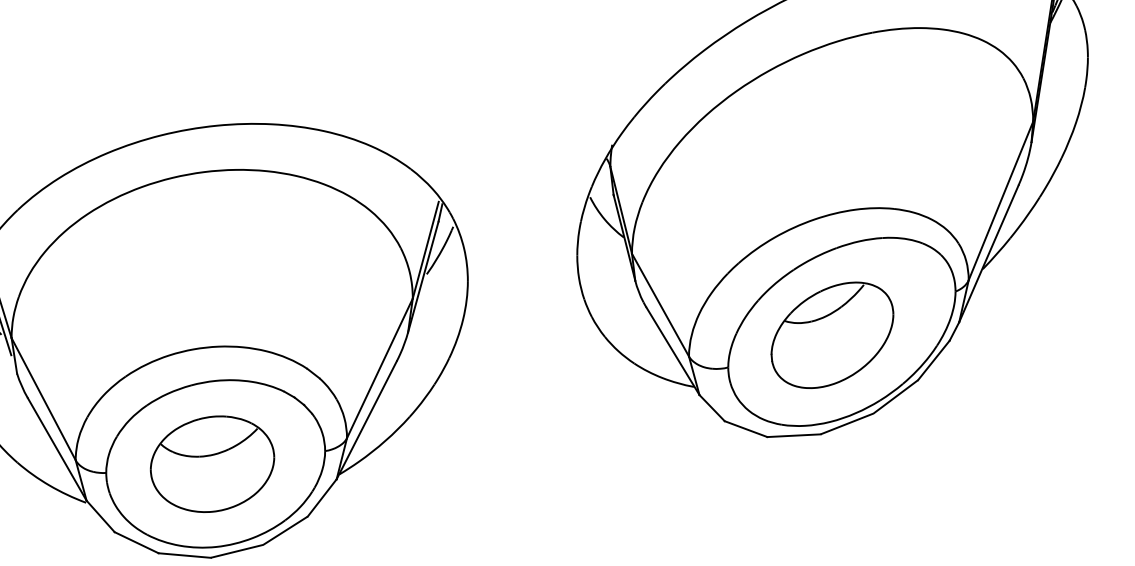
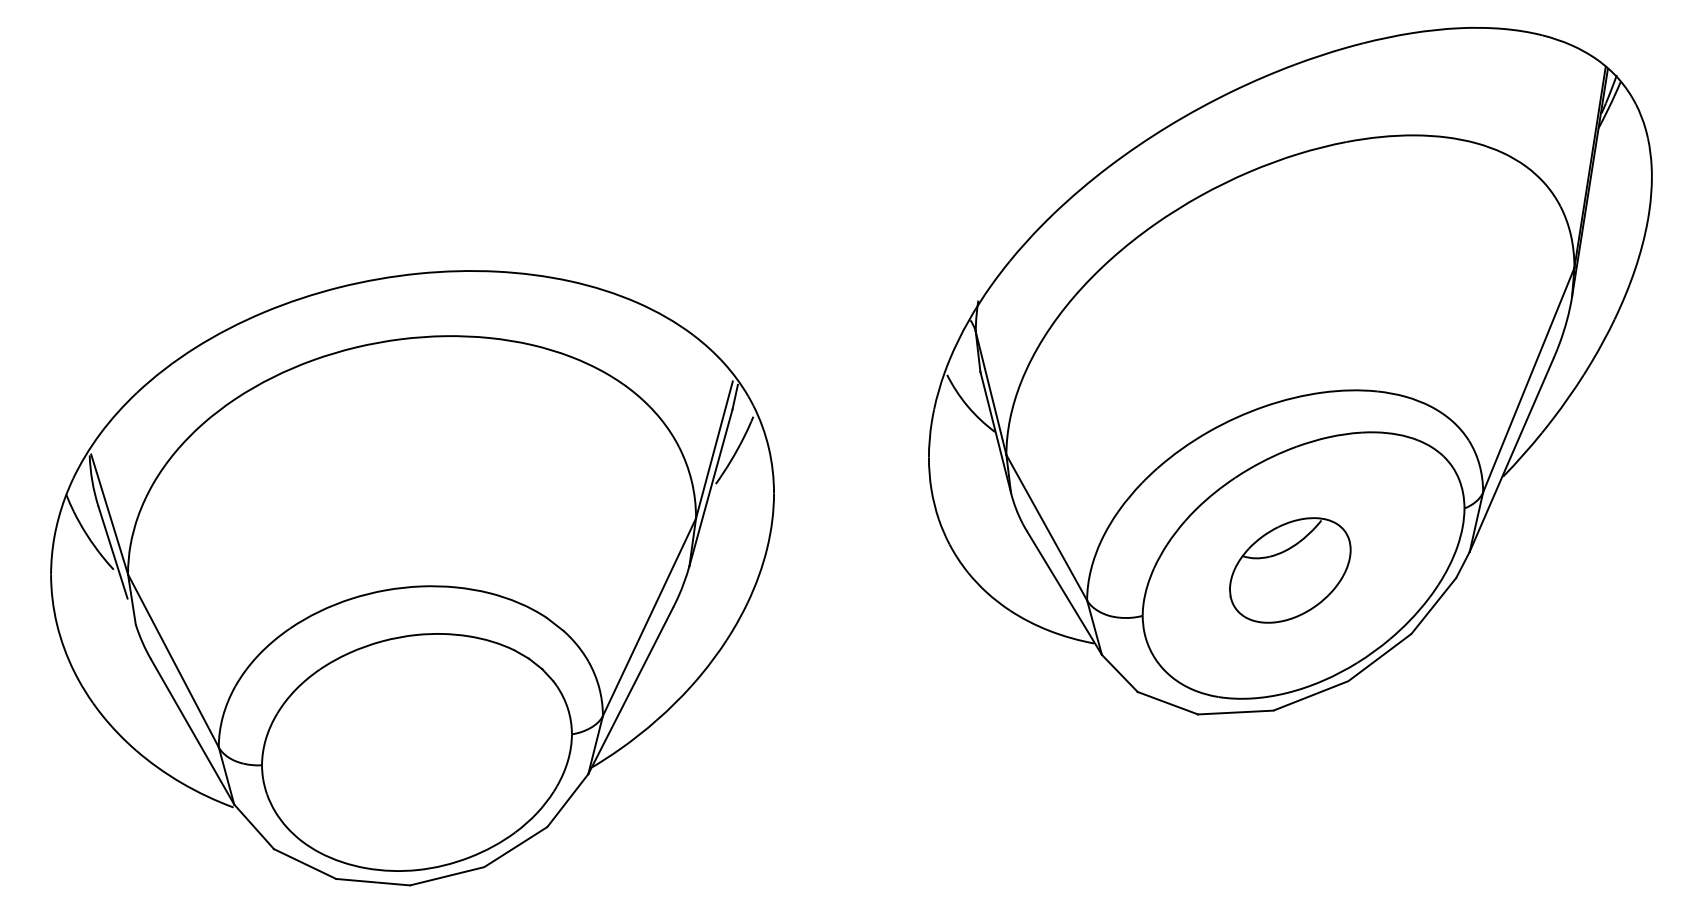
part: (832, 335) -> (1290, 570), size x0.7
part: (212, 463) -> (412, 752), removed

